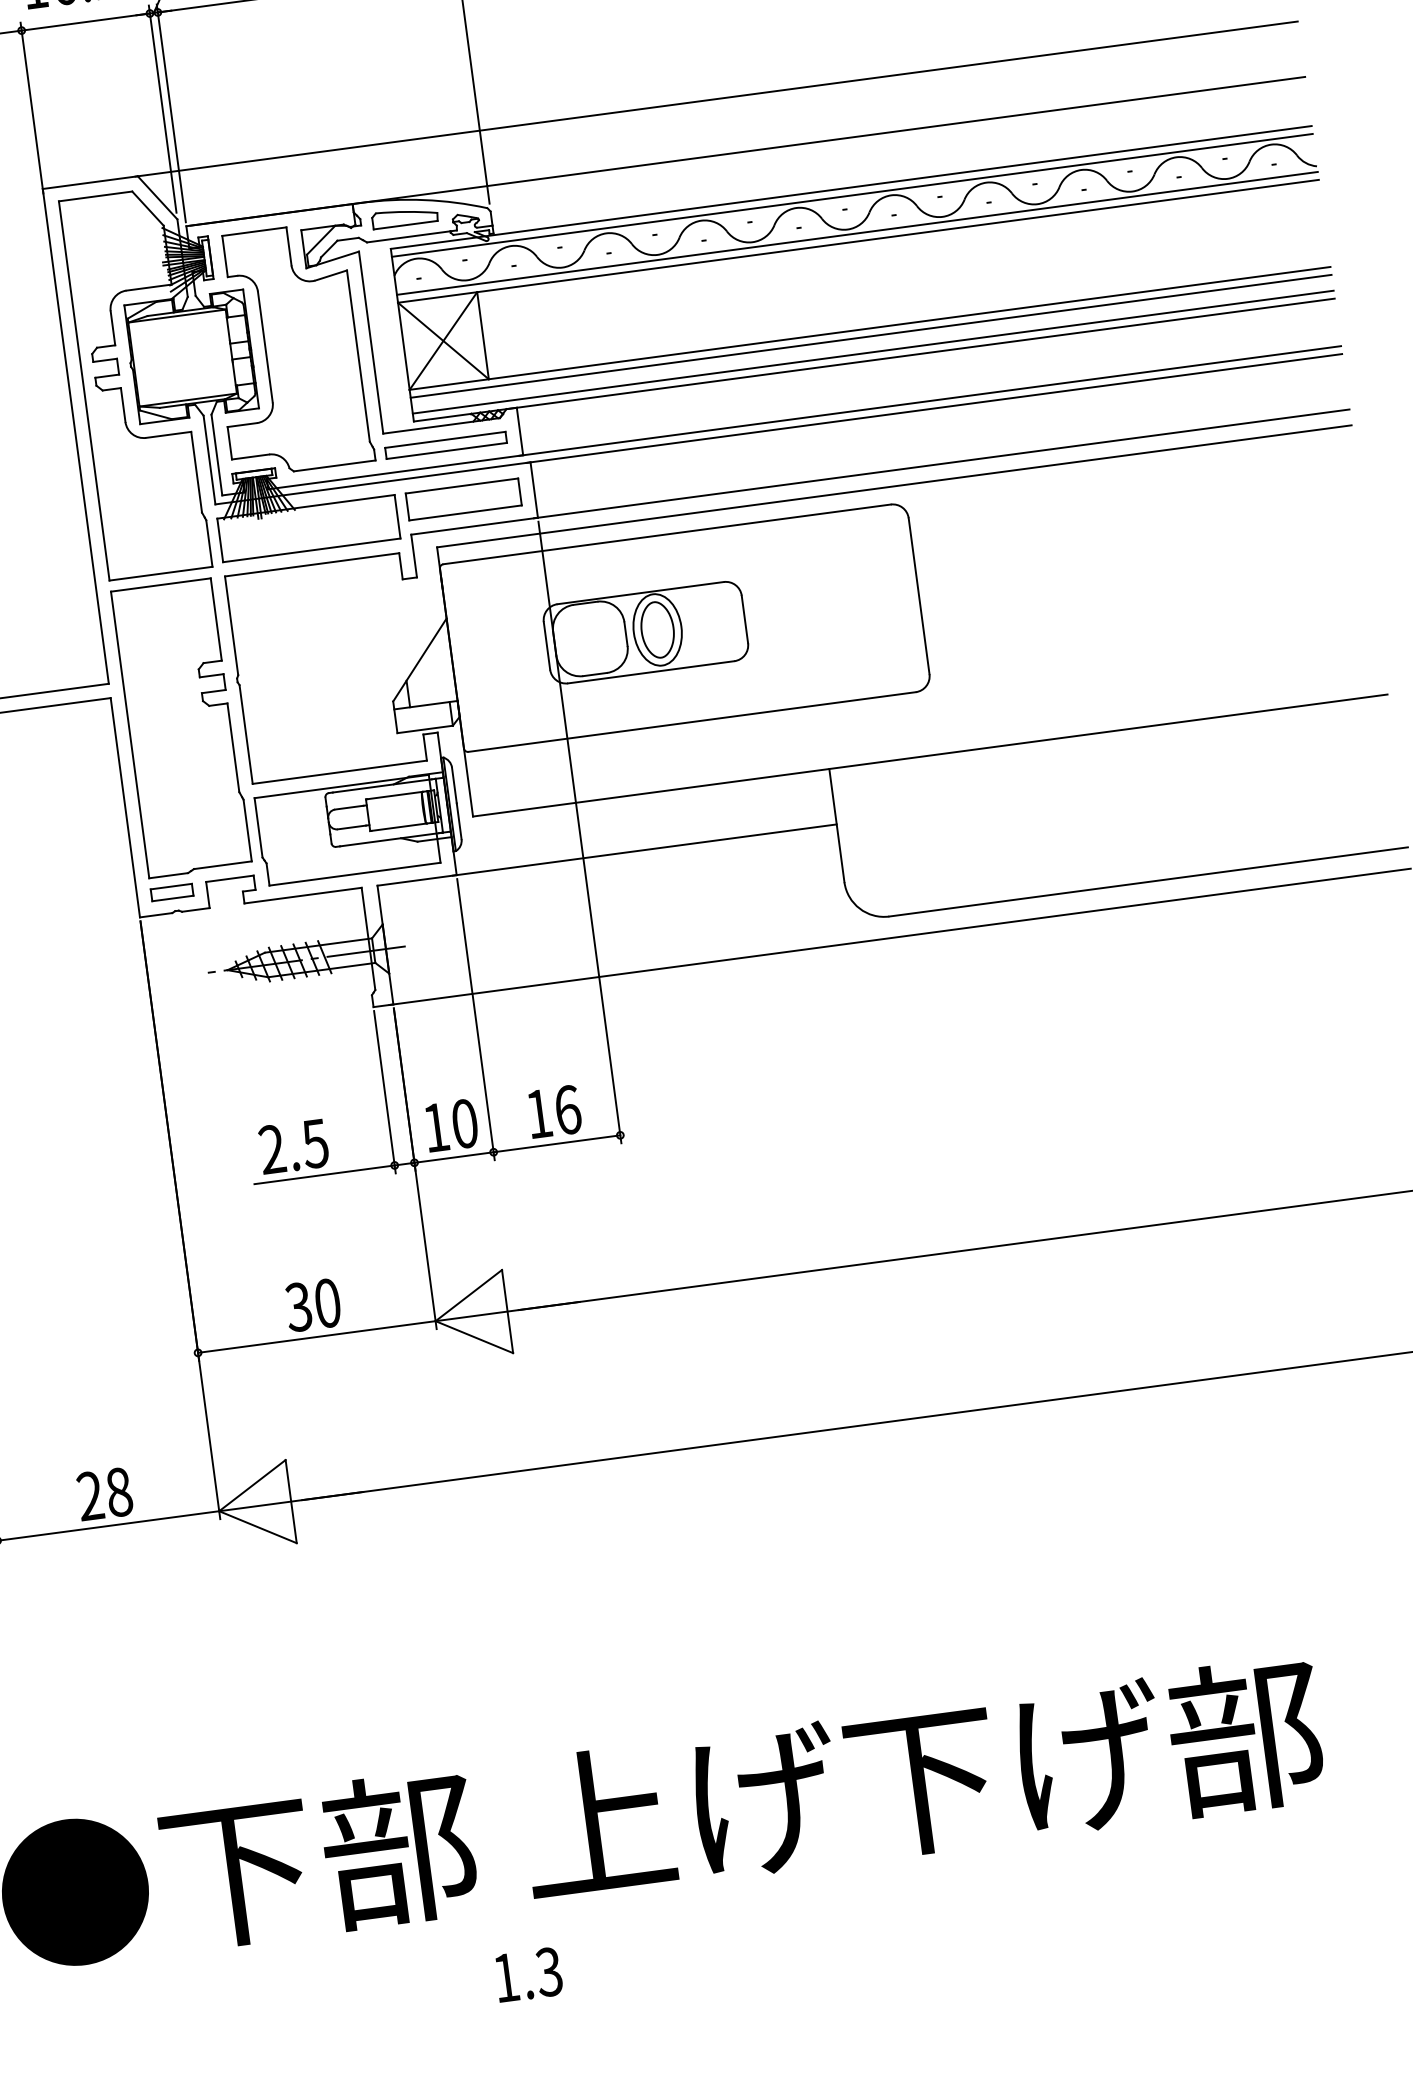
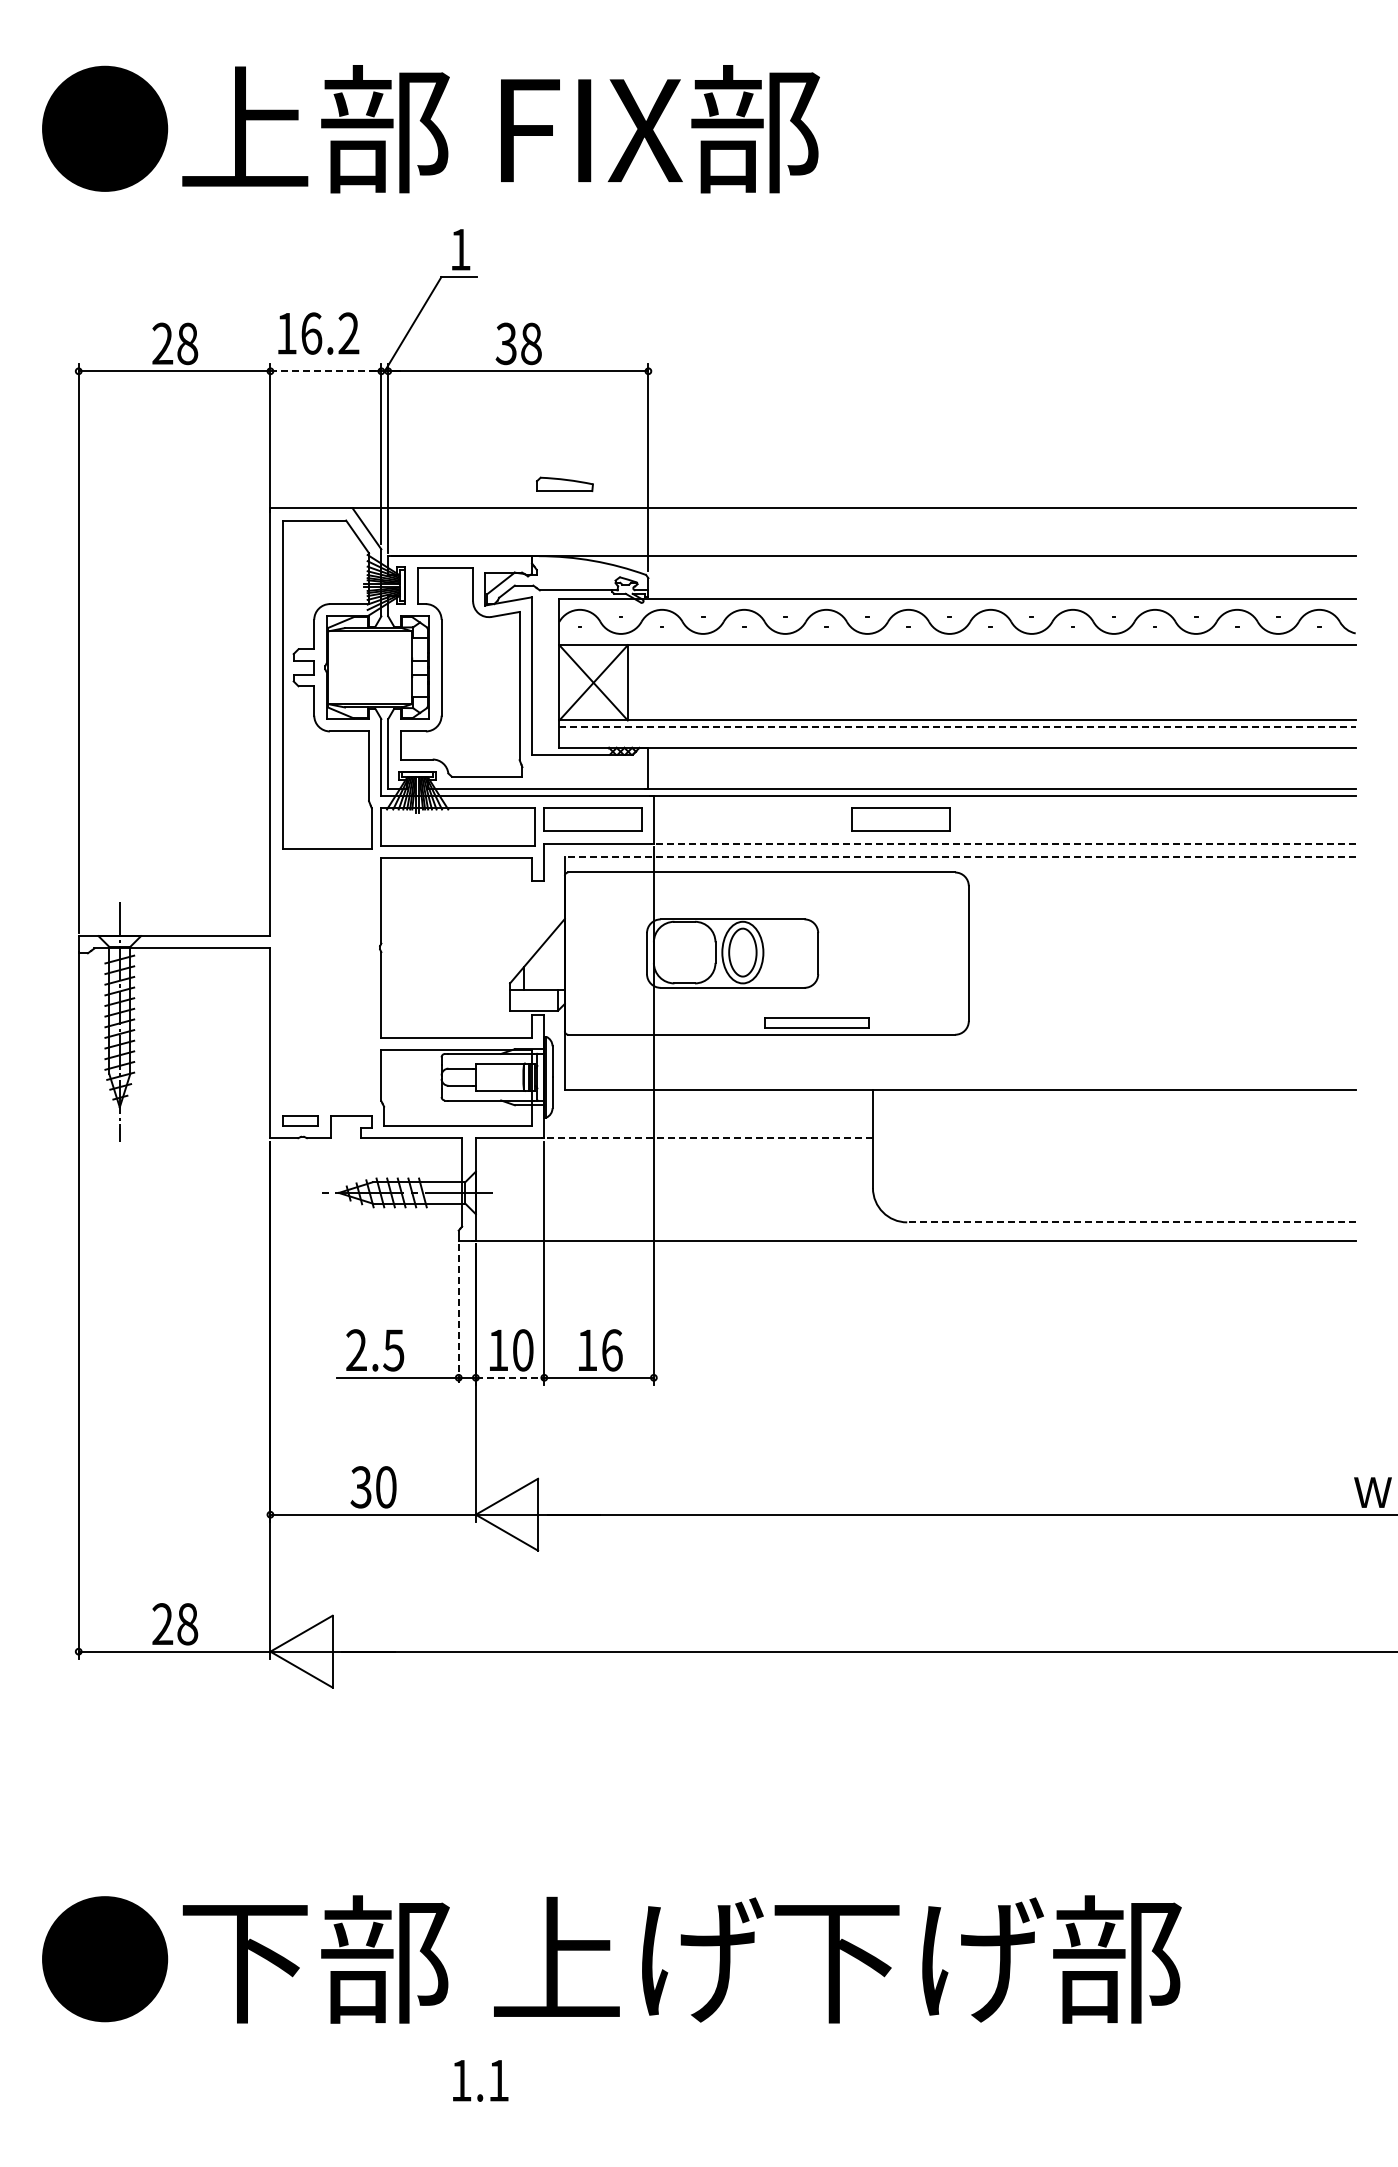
line: (86, 22) -> (326, 371), solid -> dashed
line: (852, 195) -> (957, 605), removed
part: (404, 216) -> (564, 483), moved
line: (857, 233) -> (957, 638), removed
line: (872, 336) -> (958, 727), solid -> dashed
line: (873, 352) -> (957, 741), removed
part: (445, 445) -> (816, 1022), moved
part: (819, 451) -> (900, 819), added
line: (942, 463) -> (1003, 843), solid -> dashed
line: (893, 486) -> (959, 857), solid -> dashed
part: (181, 727) -> (327, 981), removed
line: (644, 850) -> (706, 1138), solid -> dashed
line: (1147, 882) -> (1130, 1222), solid -> dashed
line: (384, 1092) -> (458, 1314), solid -> dashed
line: (454, 1157) -> (510, 1377), solid -> dashed
text: (549, 1971) -> (498, 2080), 1.3 -> 1.1

